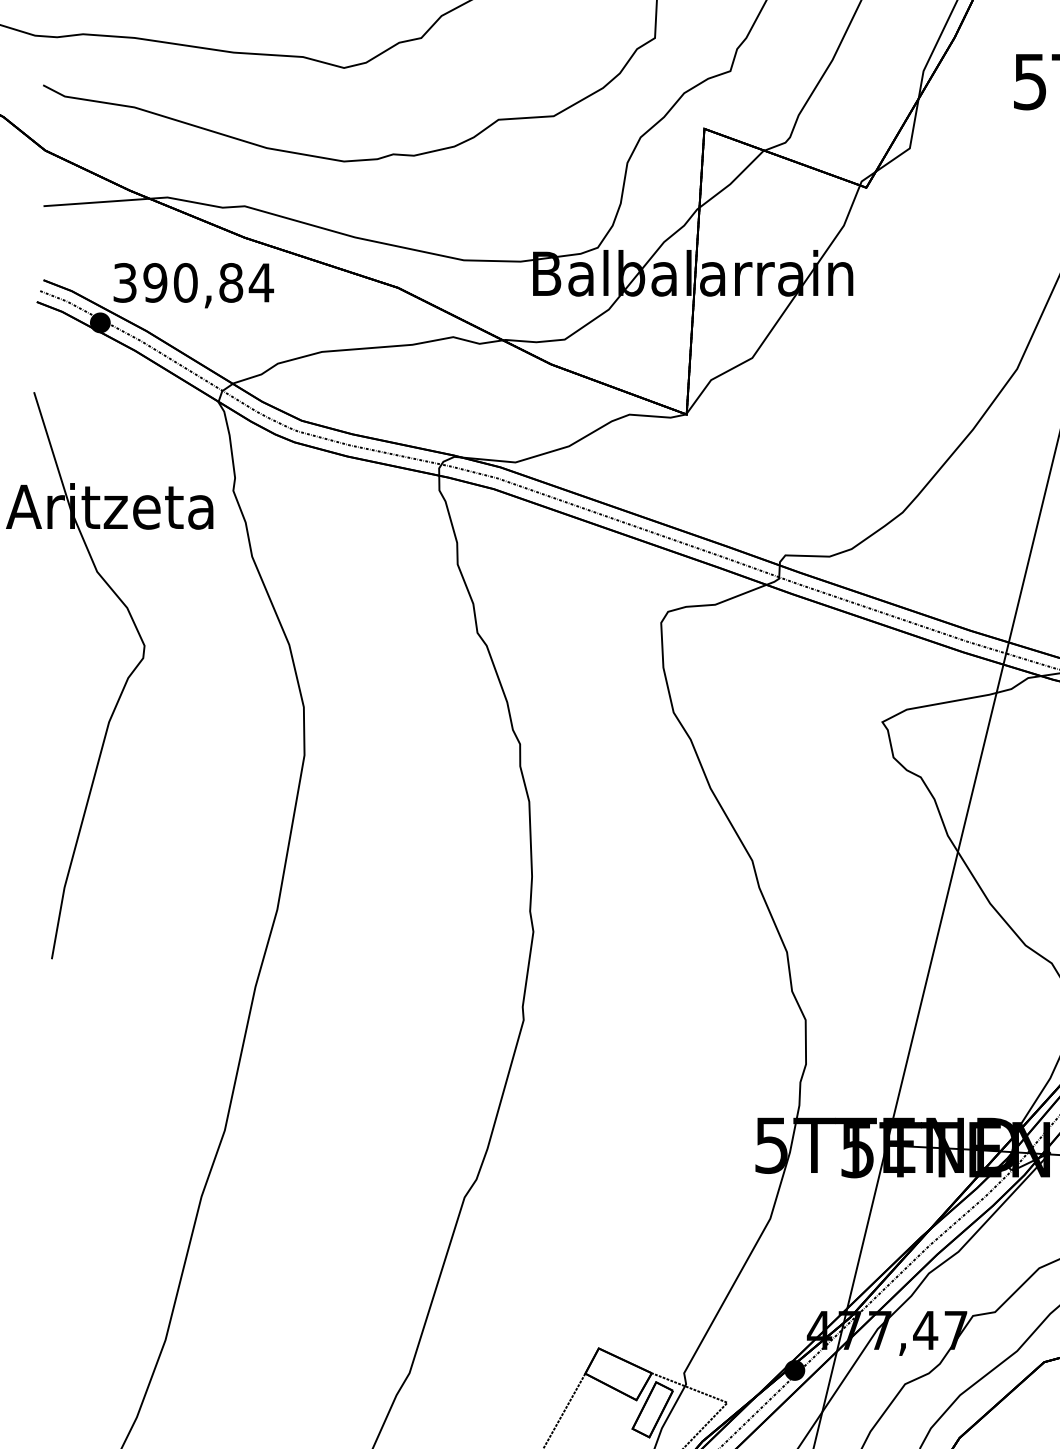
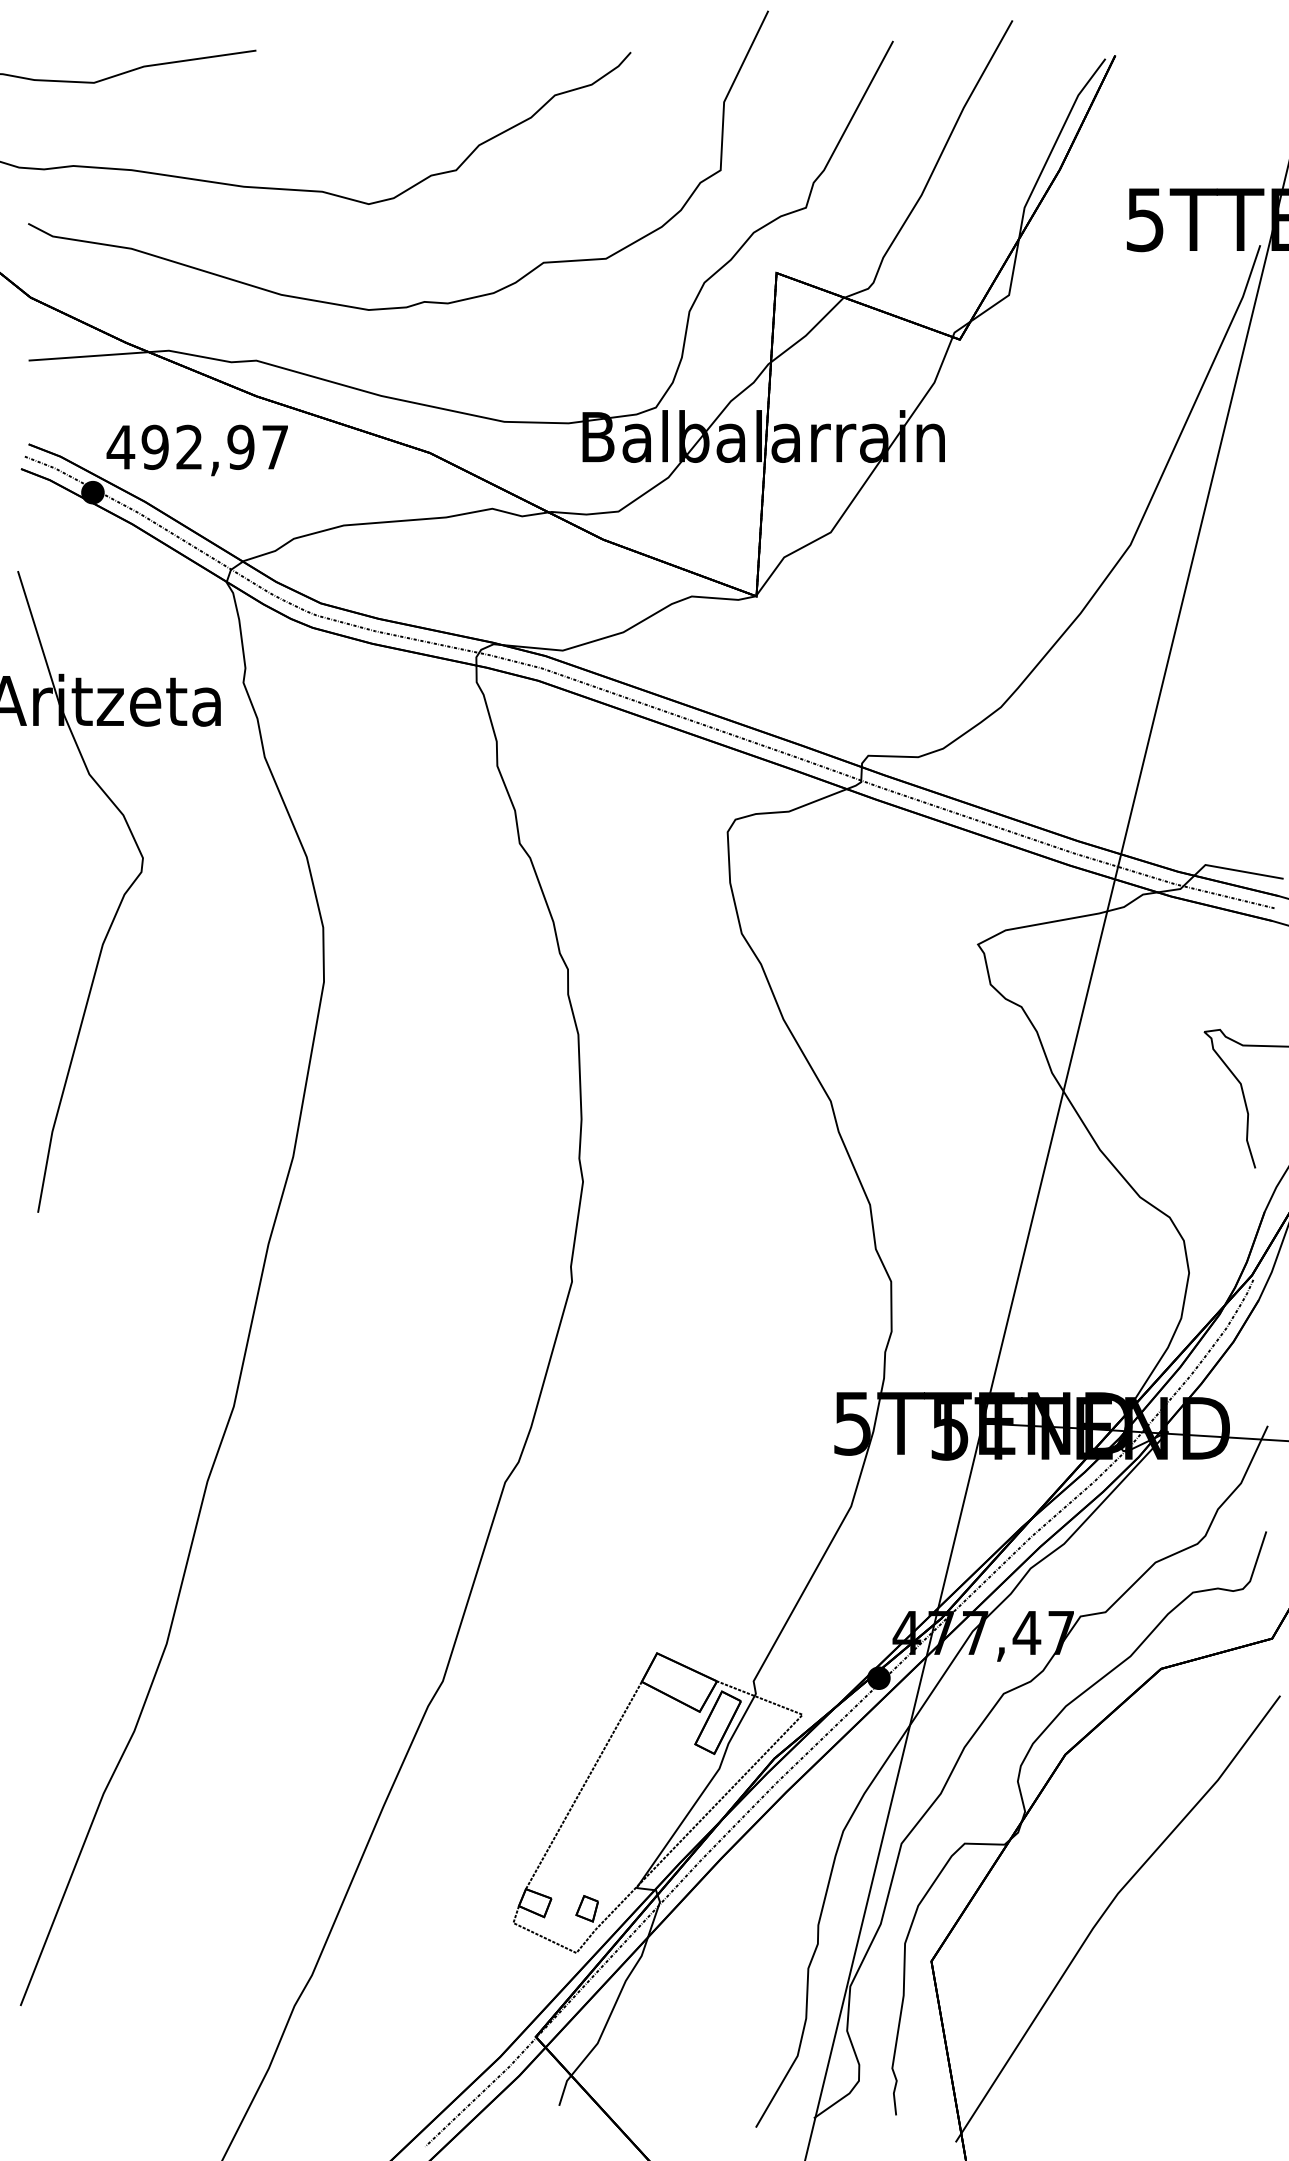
text: (192, 282) -> (197, 446), 390,84 -> 492,97

